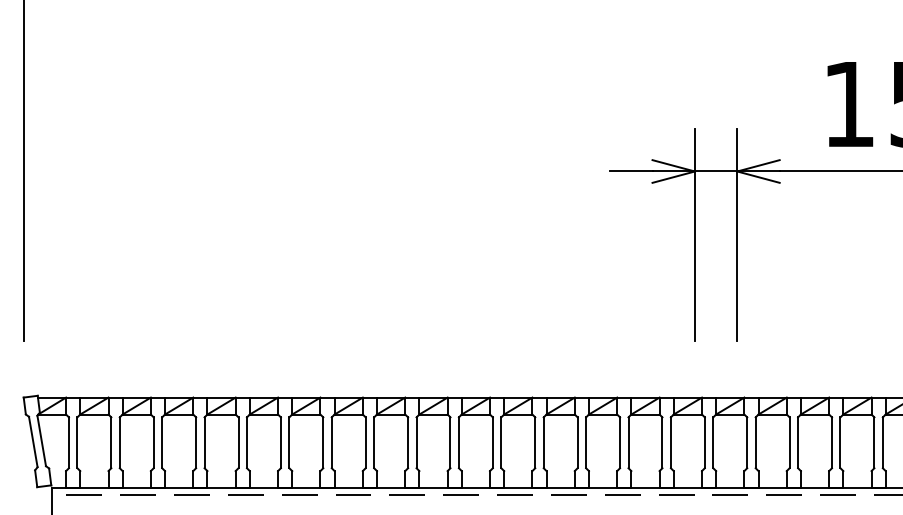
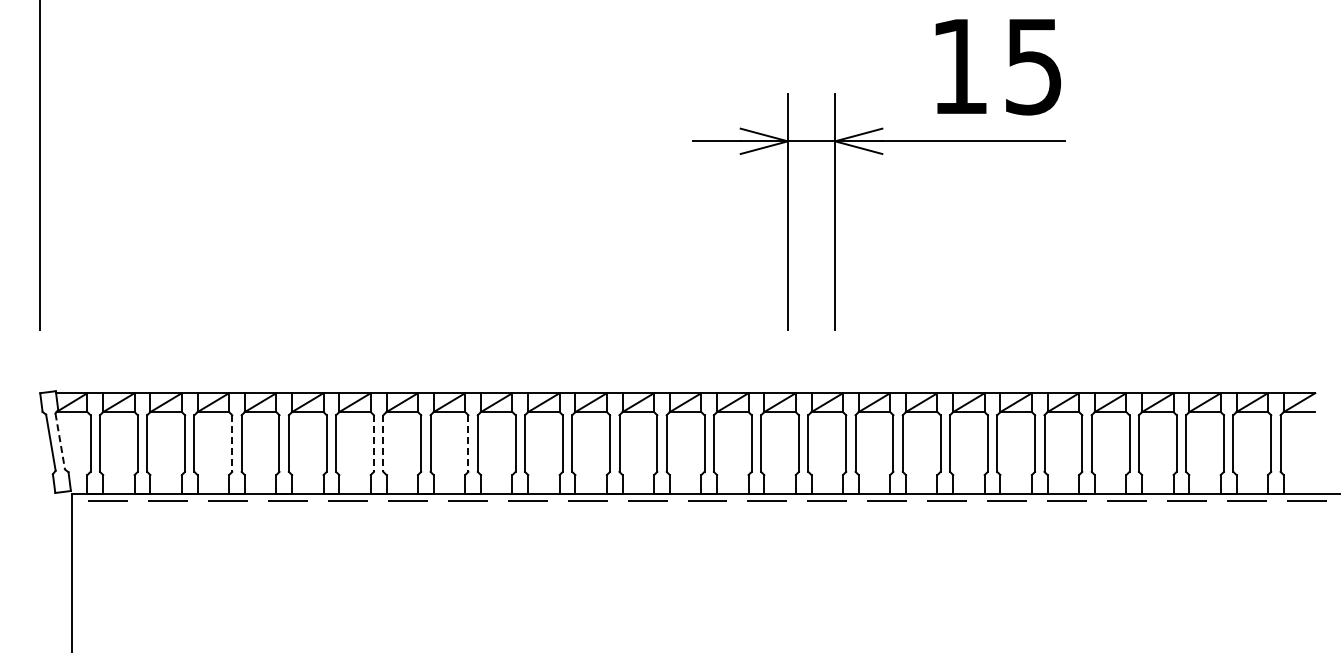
line: (41, 441) -> (60, 442), solid -> dashed
line: (196, 443) -> (232, 444), solid -> dashed
line: (322, 443) -> (373, 444), solid -> dashed
line: (331, 443) -> (383, 444), solid -> dashed
line: (408, 443) -> (468, 444), solid -> dashed

